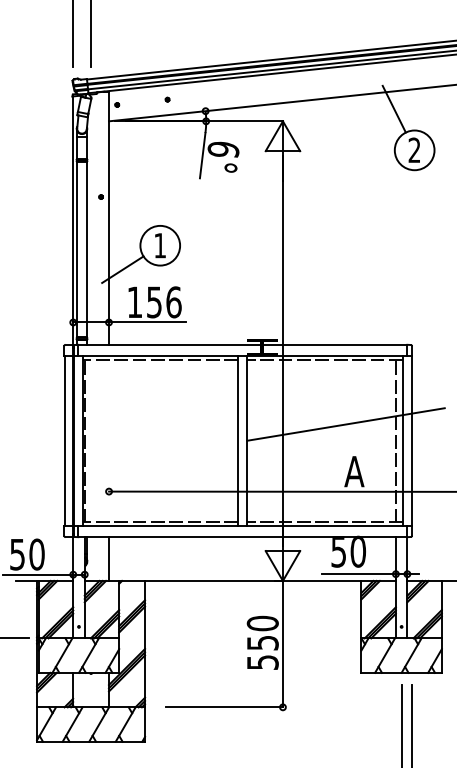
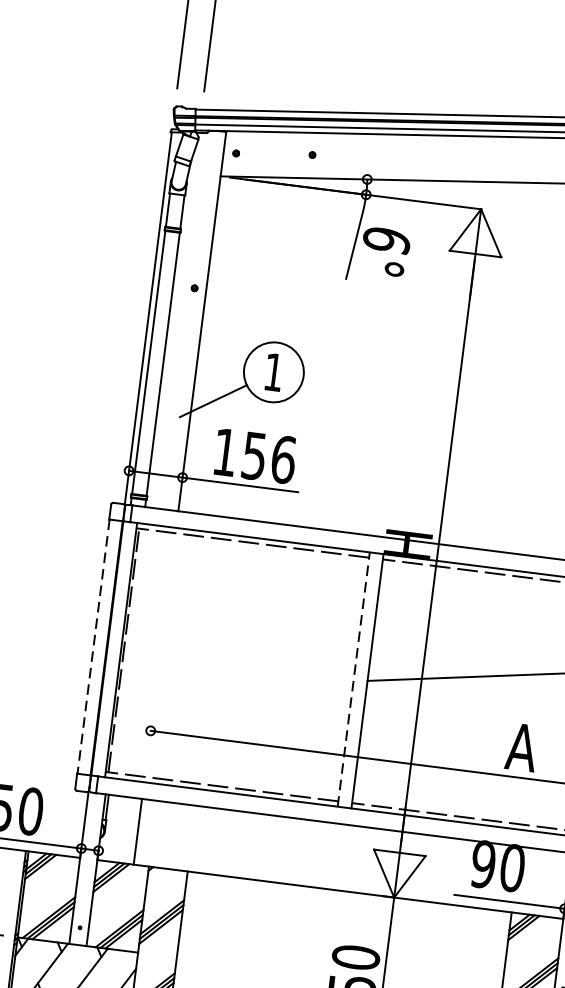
line: (64, 441) -> (93, 647), solid -> dashed
line: (238, 441) -> (354, 680), solid -> dashed
text: (338, 551) -> (482, 863), 50 -> 90

